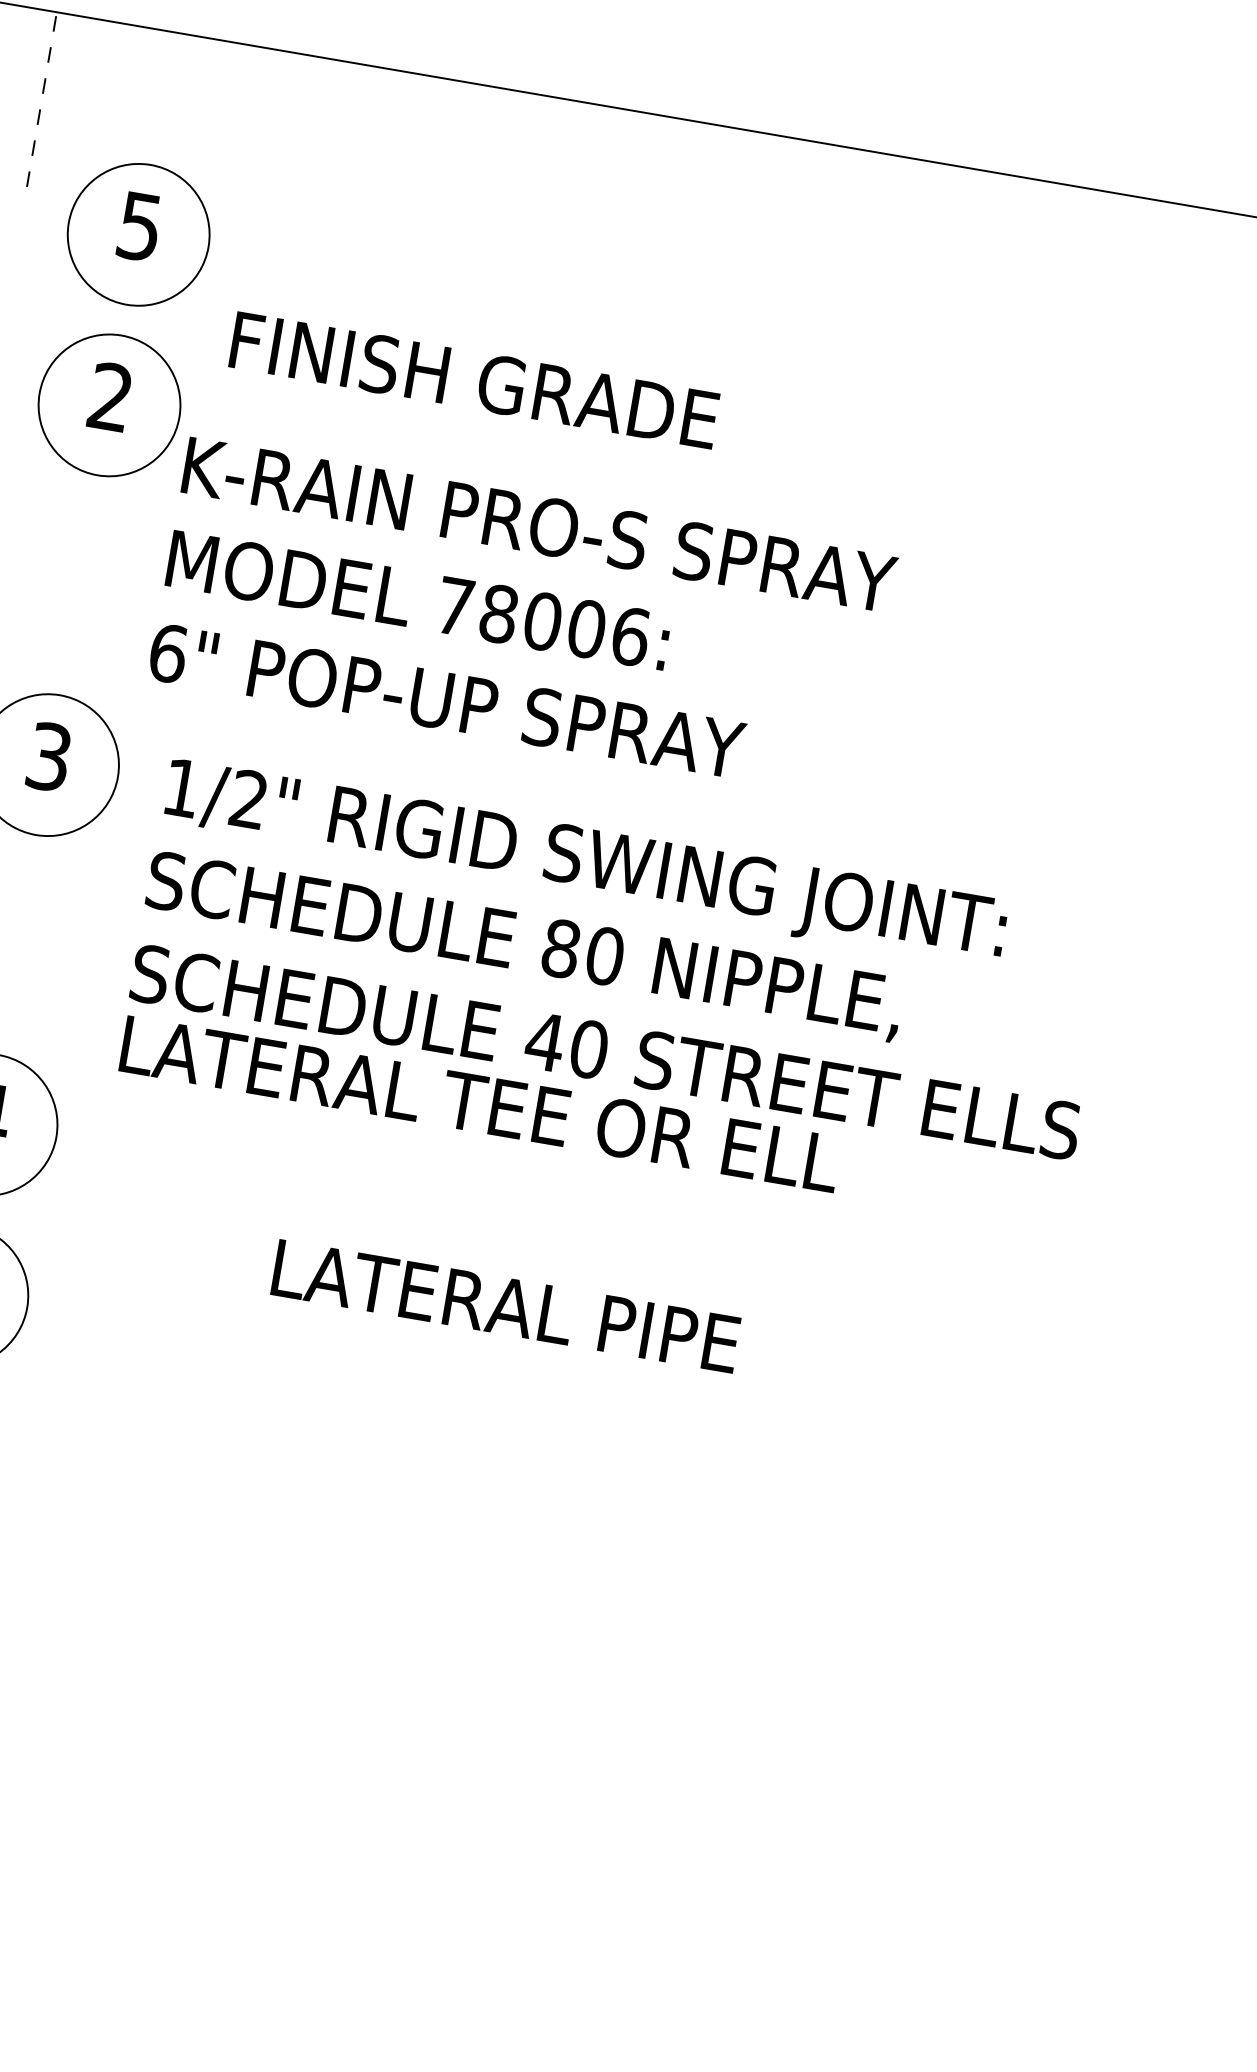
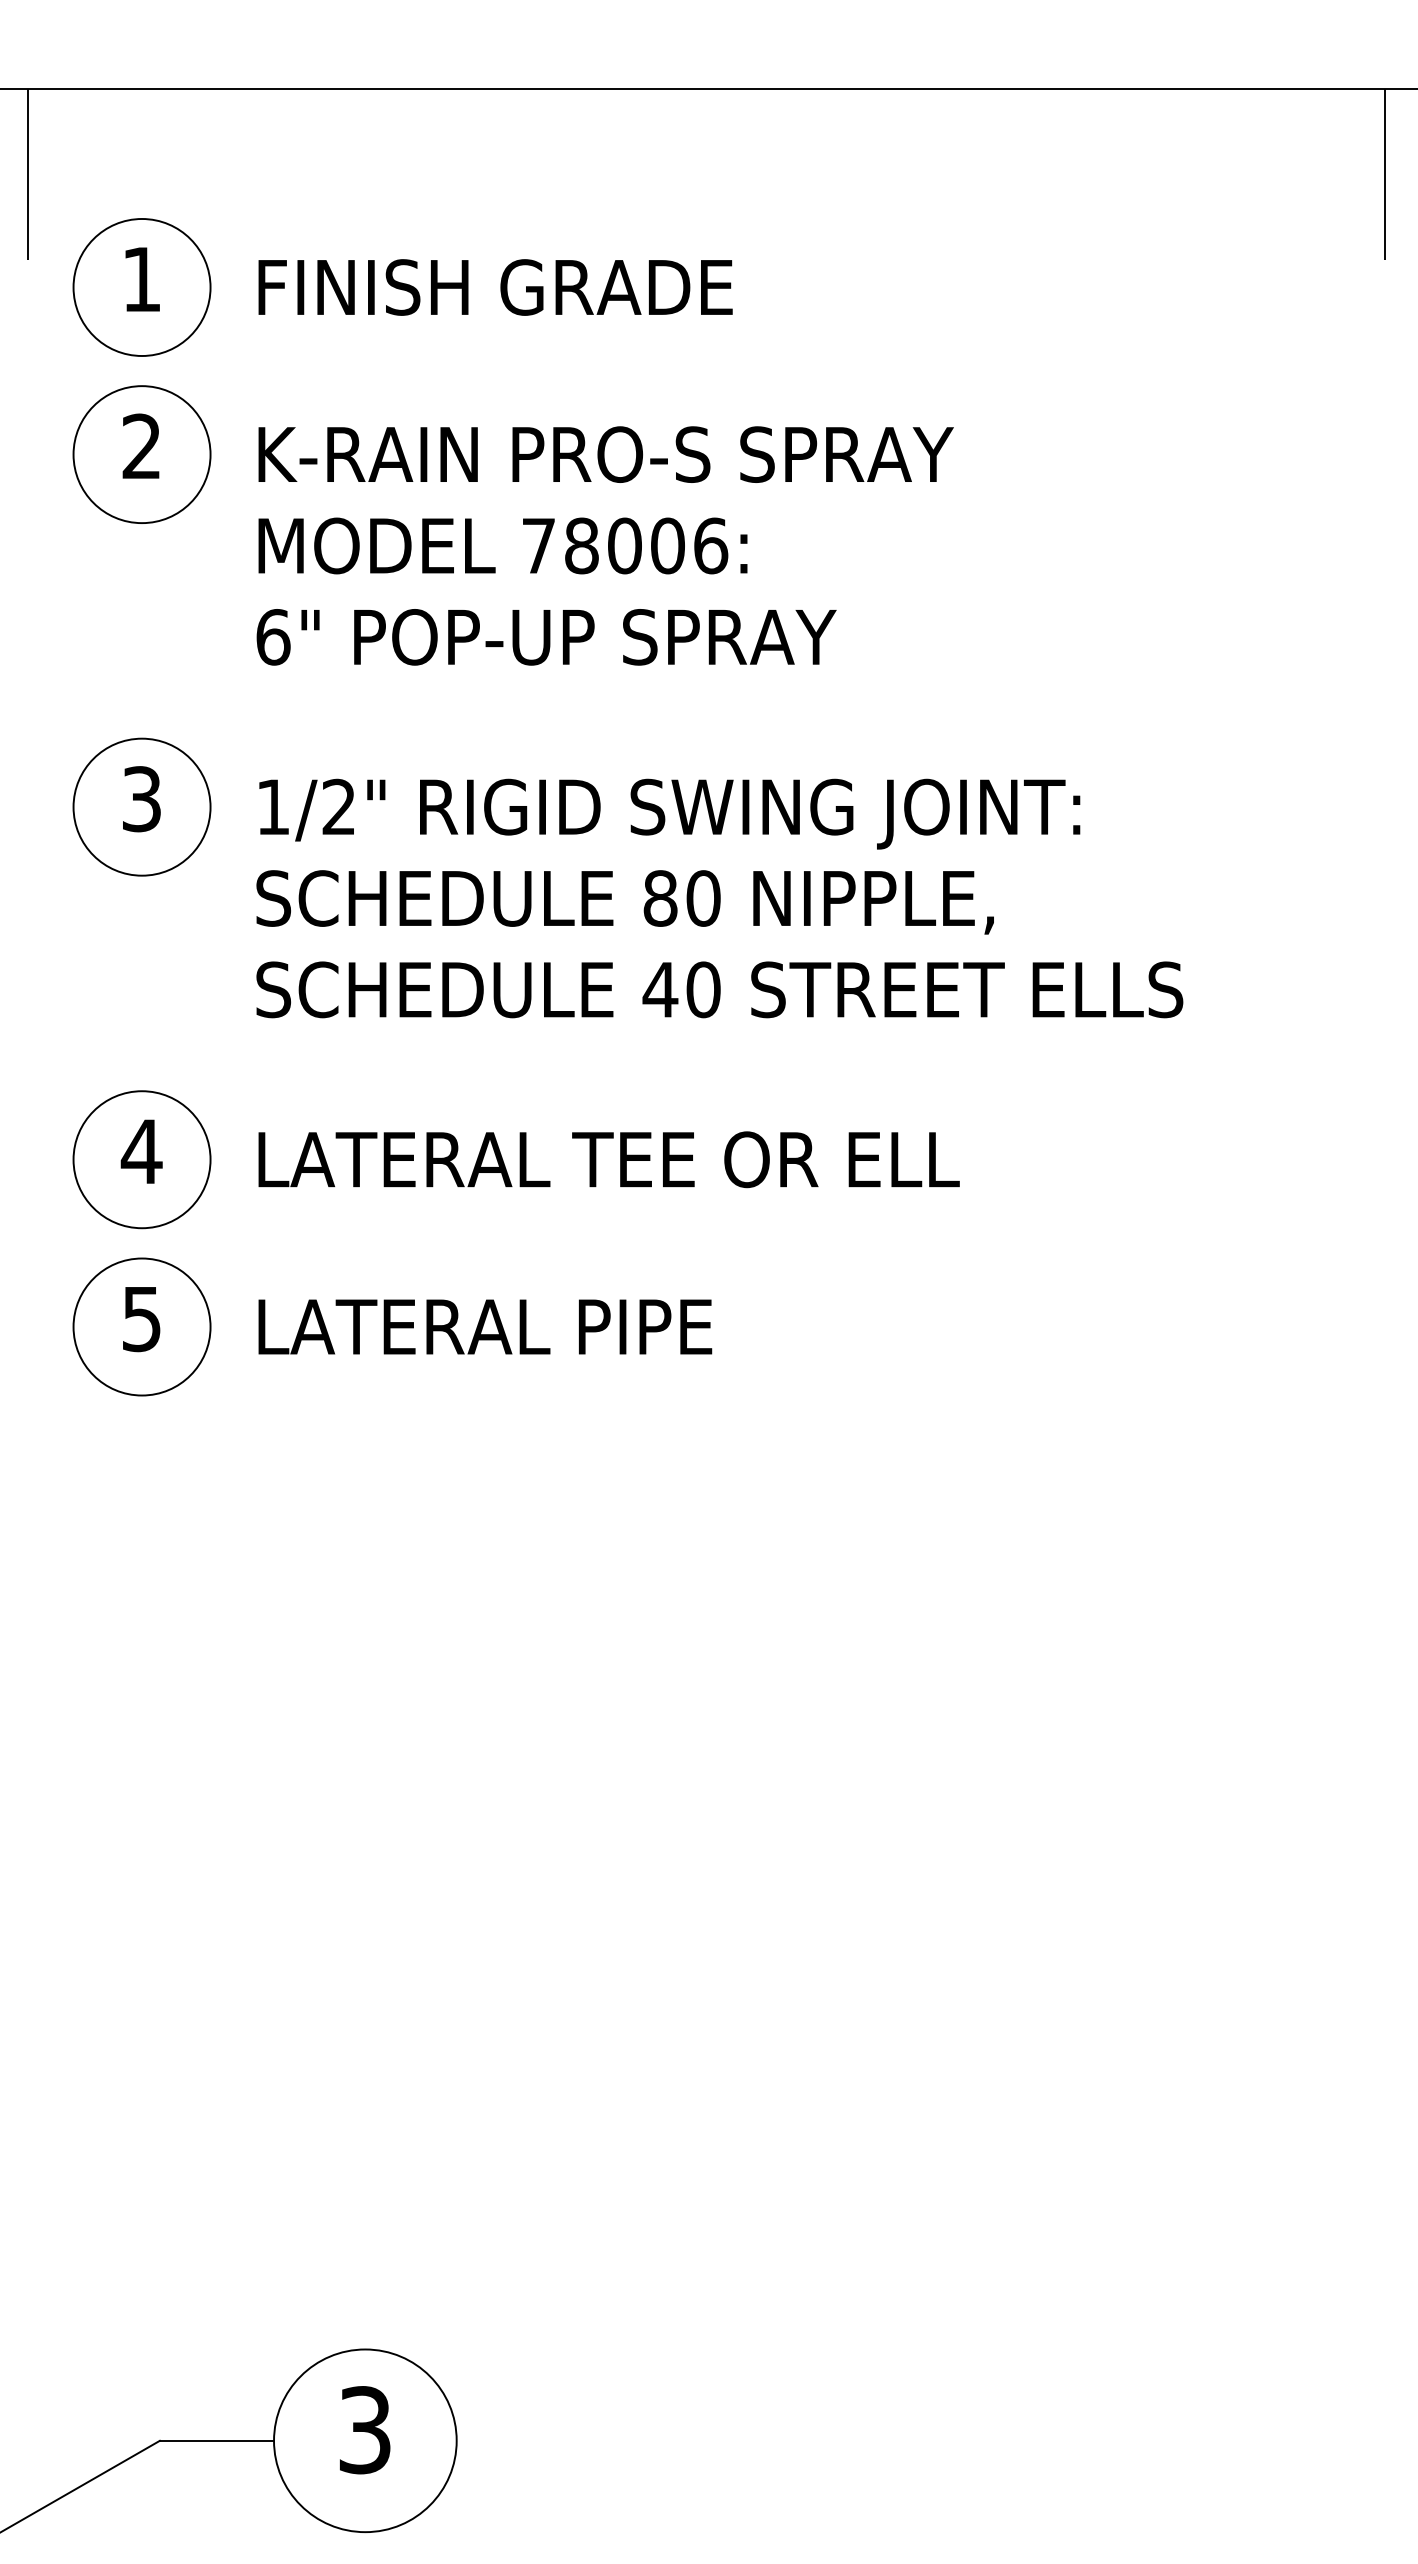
line: (41, 99) -> (27, 174), dashed -> solid
text: (139, 226) -> (141, 279), 5 -> 1
text: (474, 380) -> (495, 287), moved
text: (522, 617) -> (604, 545), moved
text: (480, 1103) -> (608, 1159), moved
text: (506, 1305) -> (485, 1326), moved

